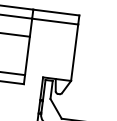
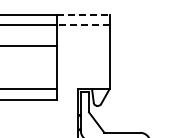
line: (56, 12) -> (83, 15), solid -> dashed
line: (54, 21) -> (82, 25), solid -> dashed

